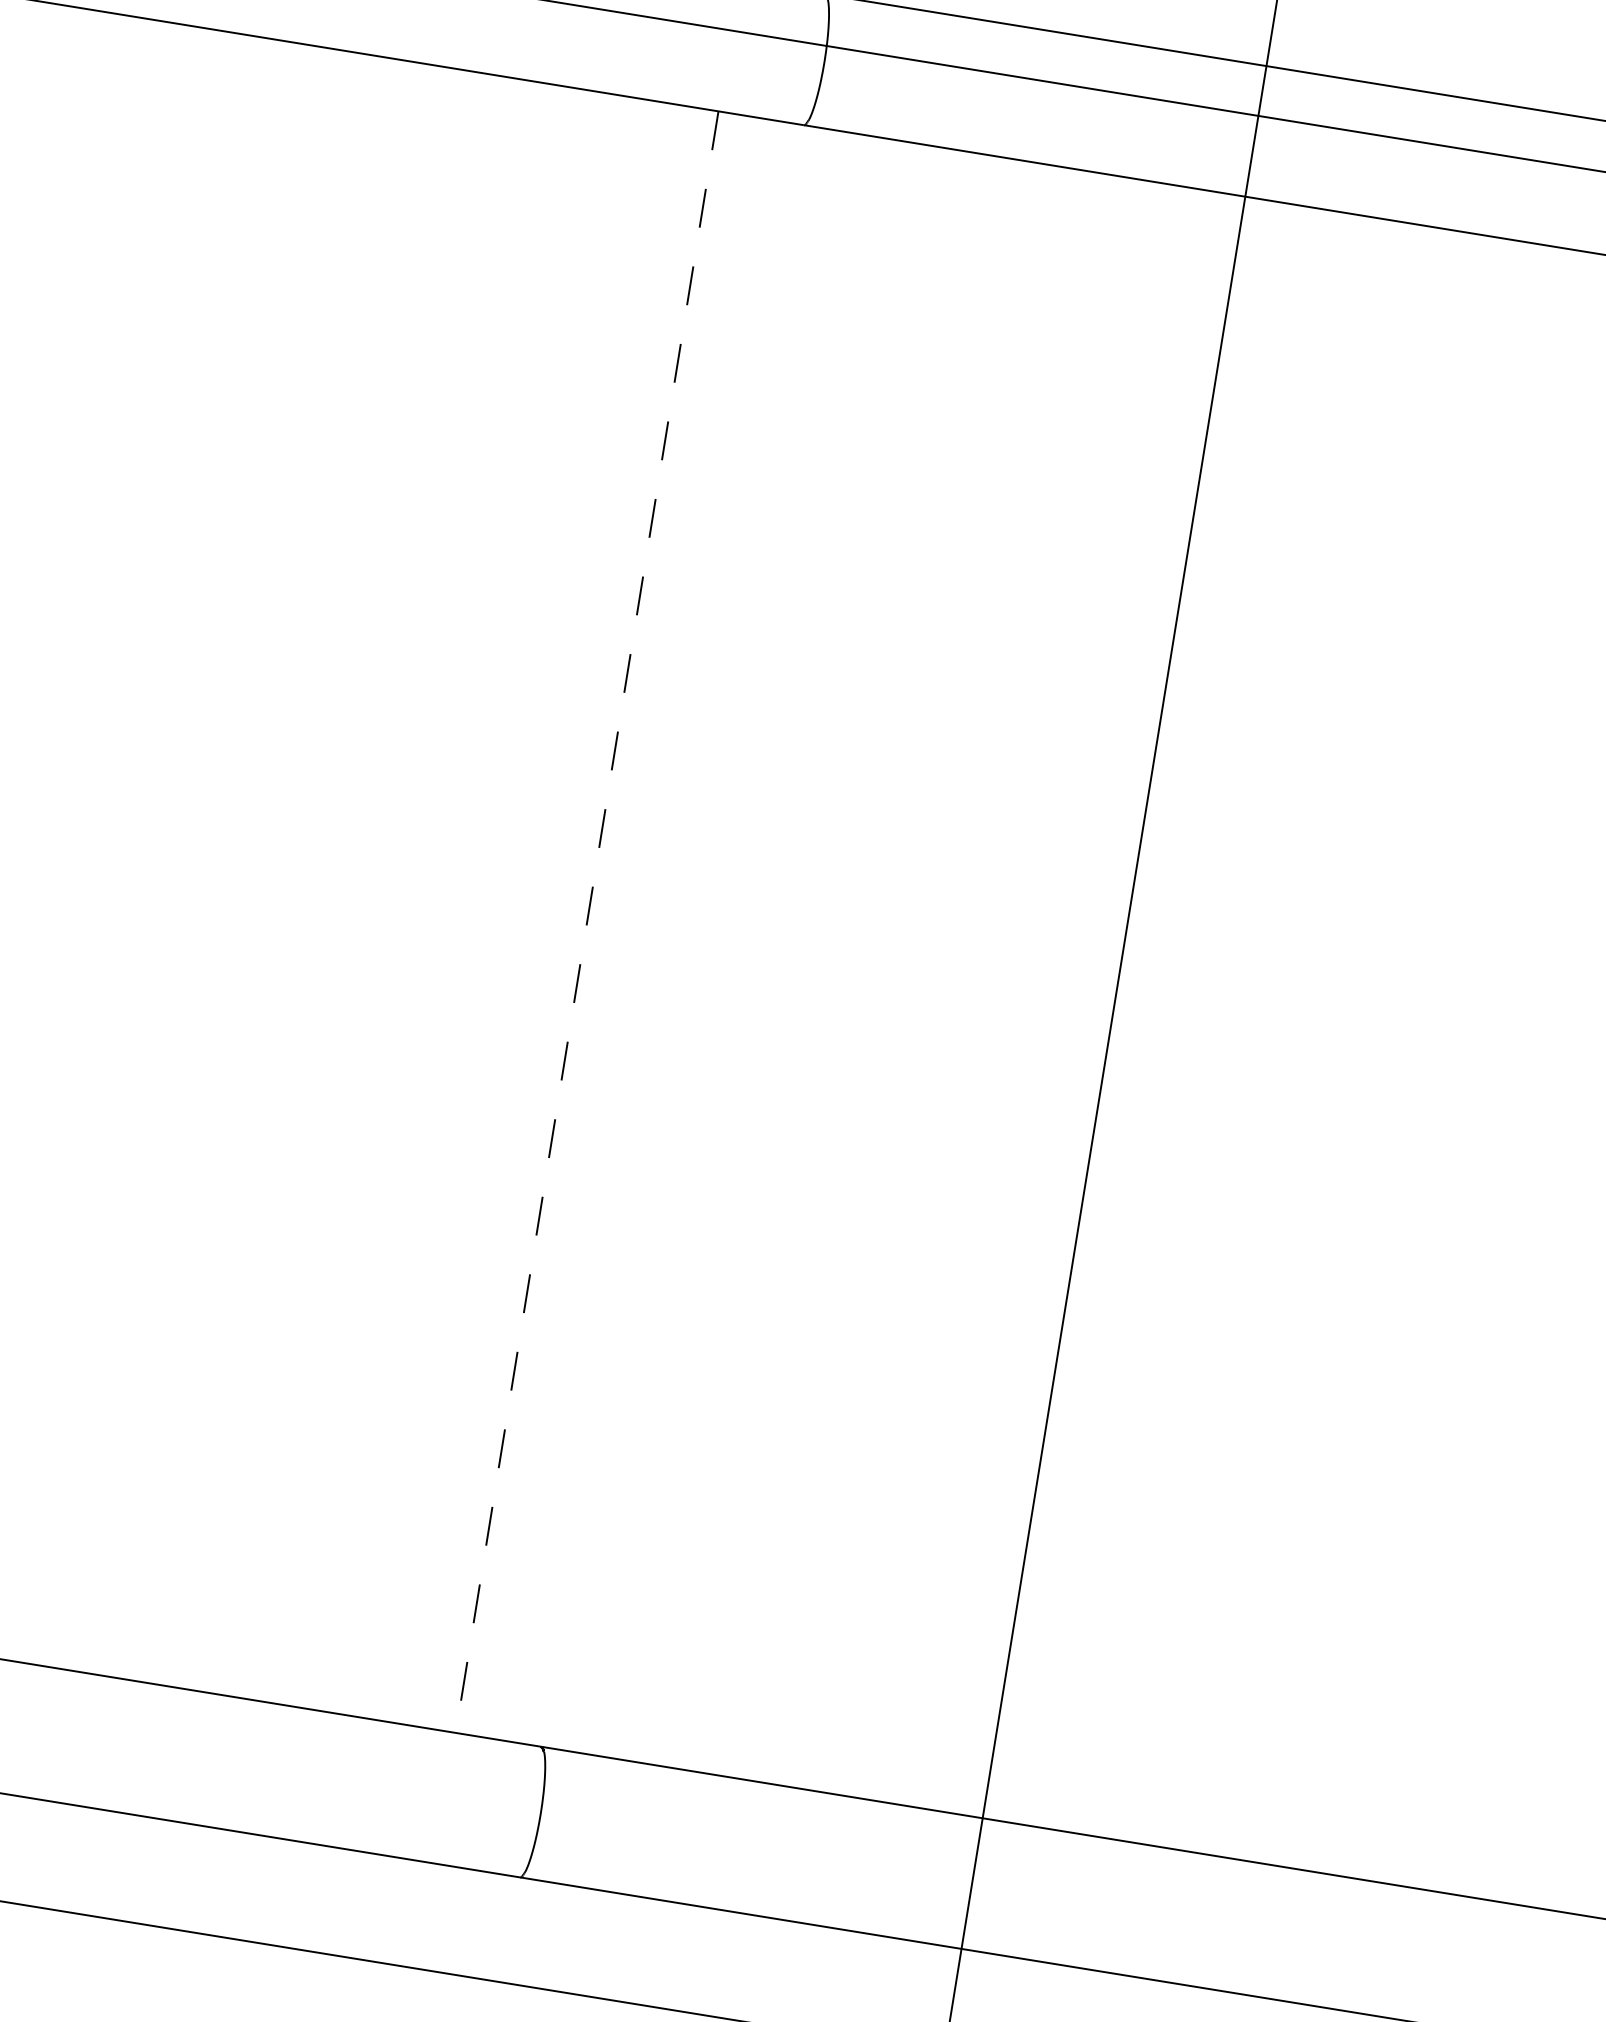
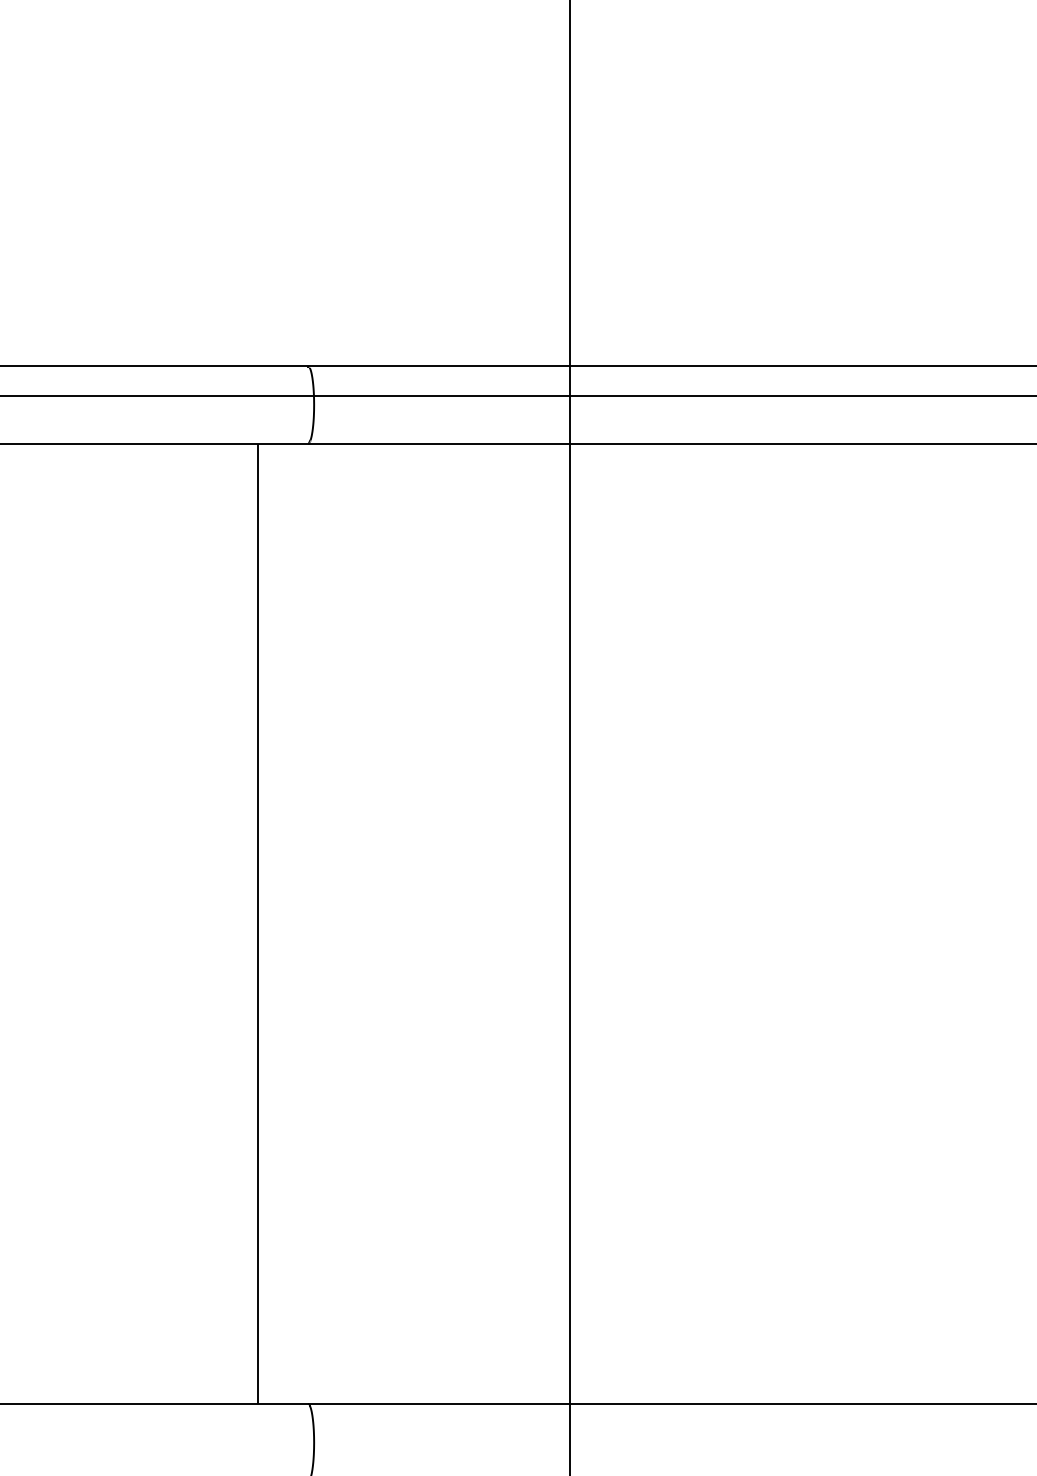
line: (586, 923) -> (257, 924), dashed -> solid

